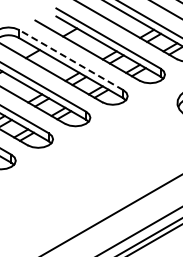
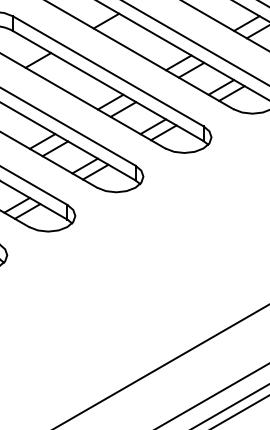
line: (70, 59) -> (107, 70), dashed -> solid

